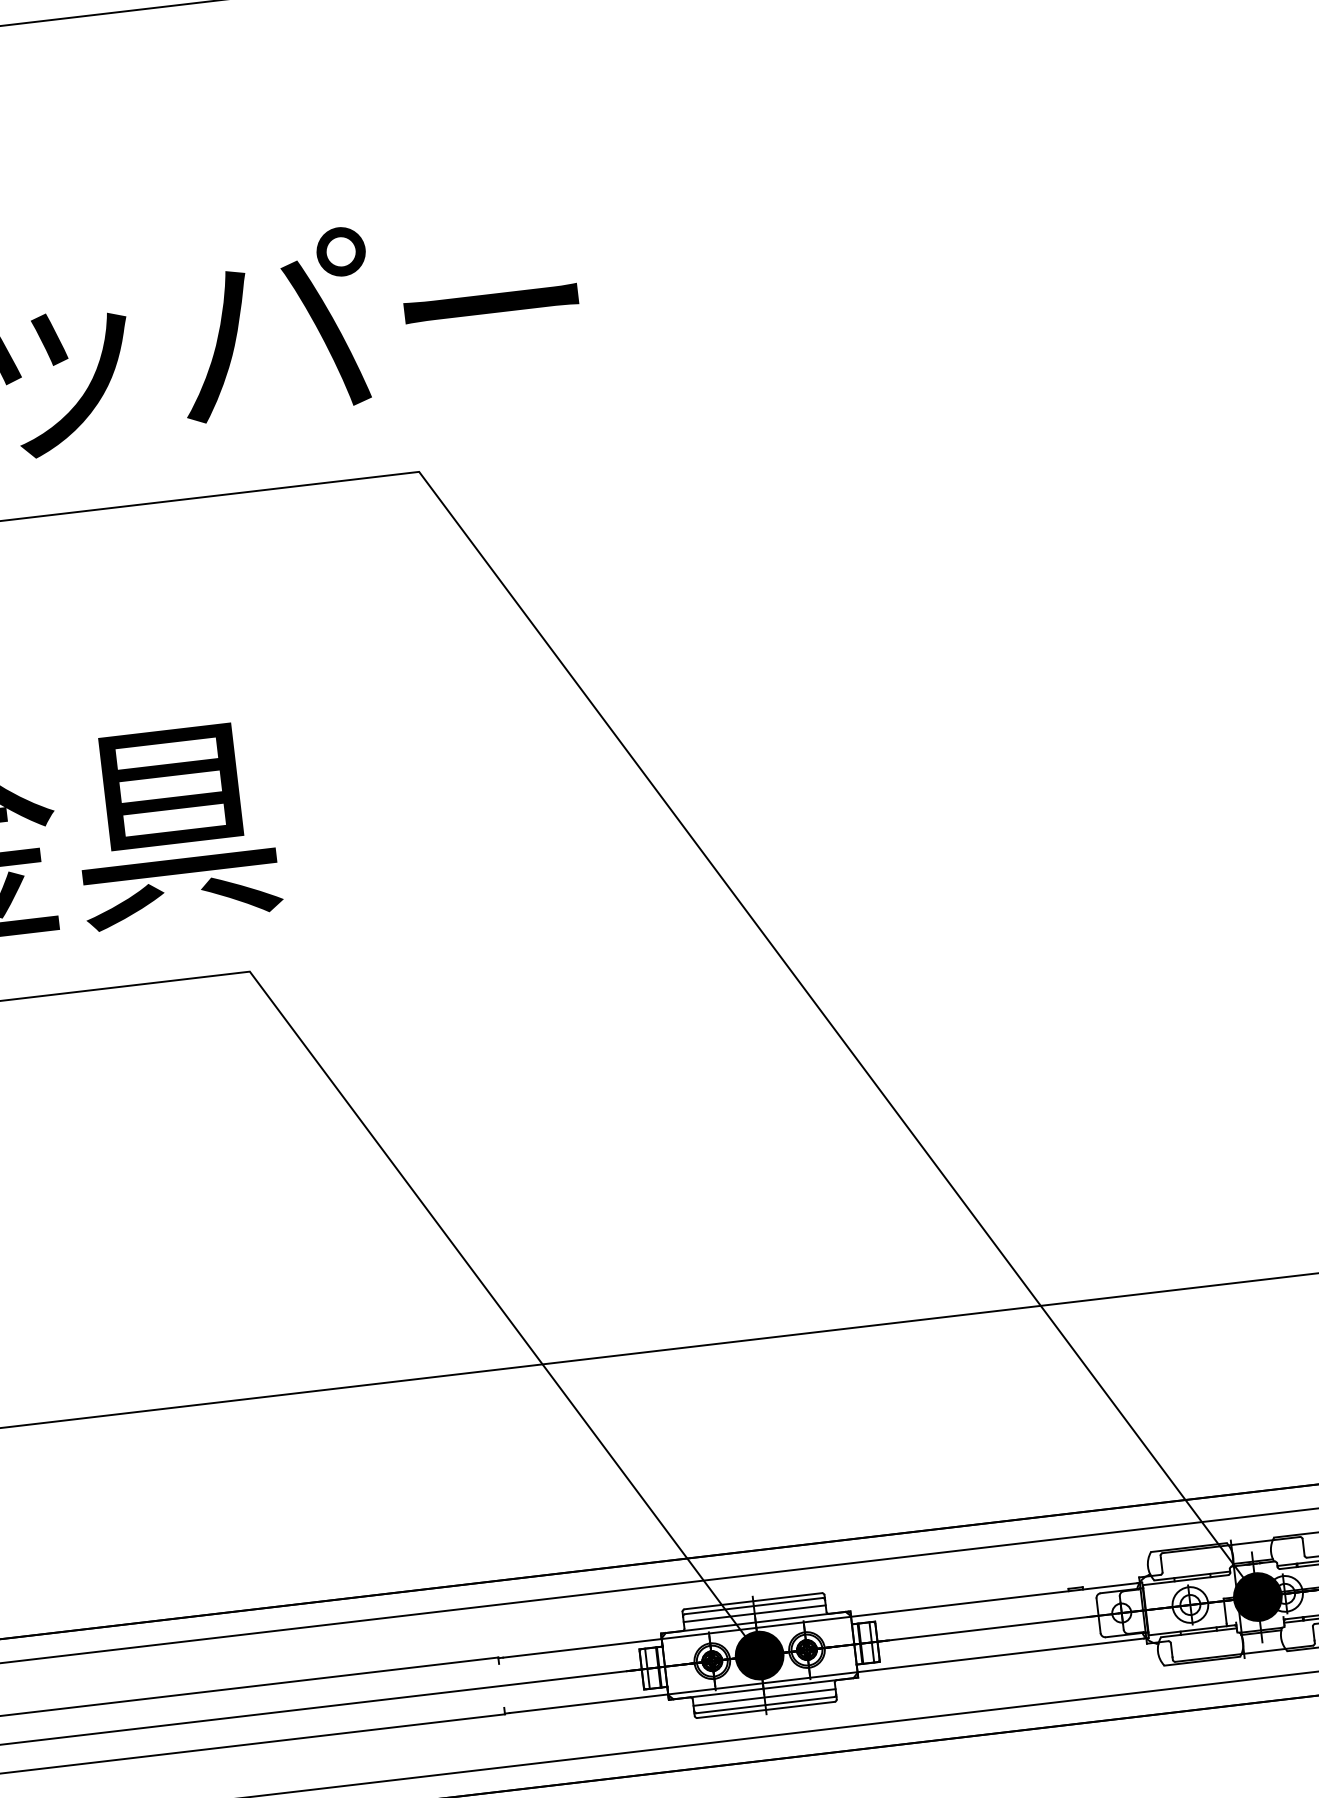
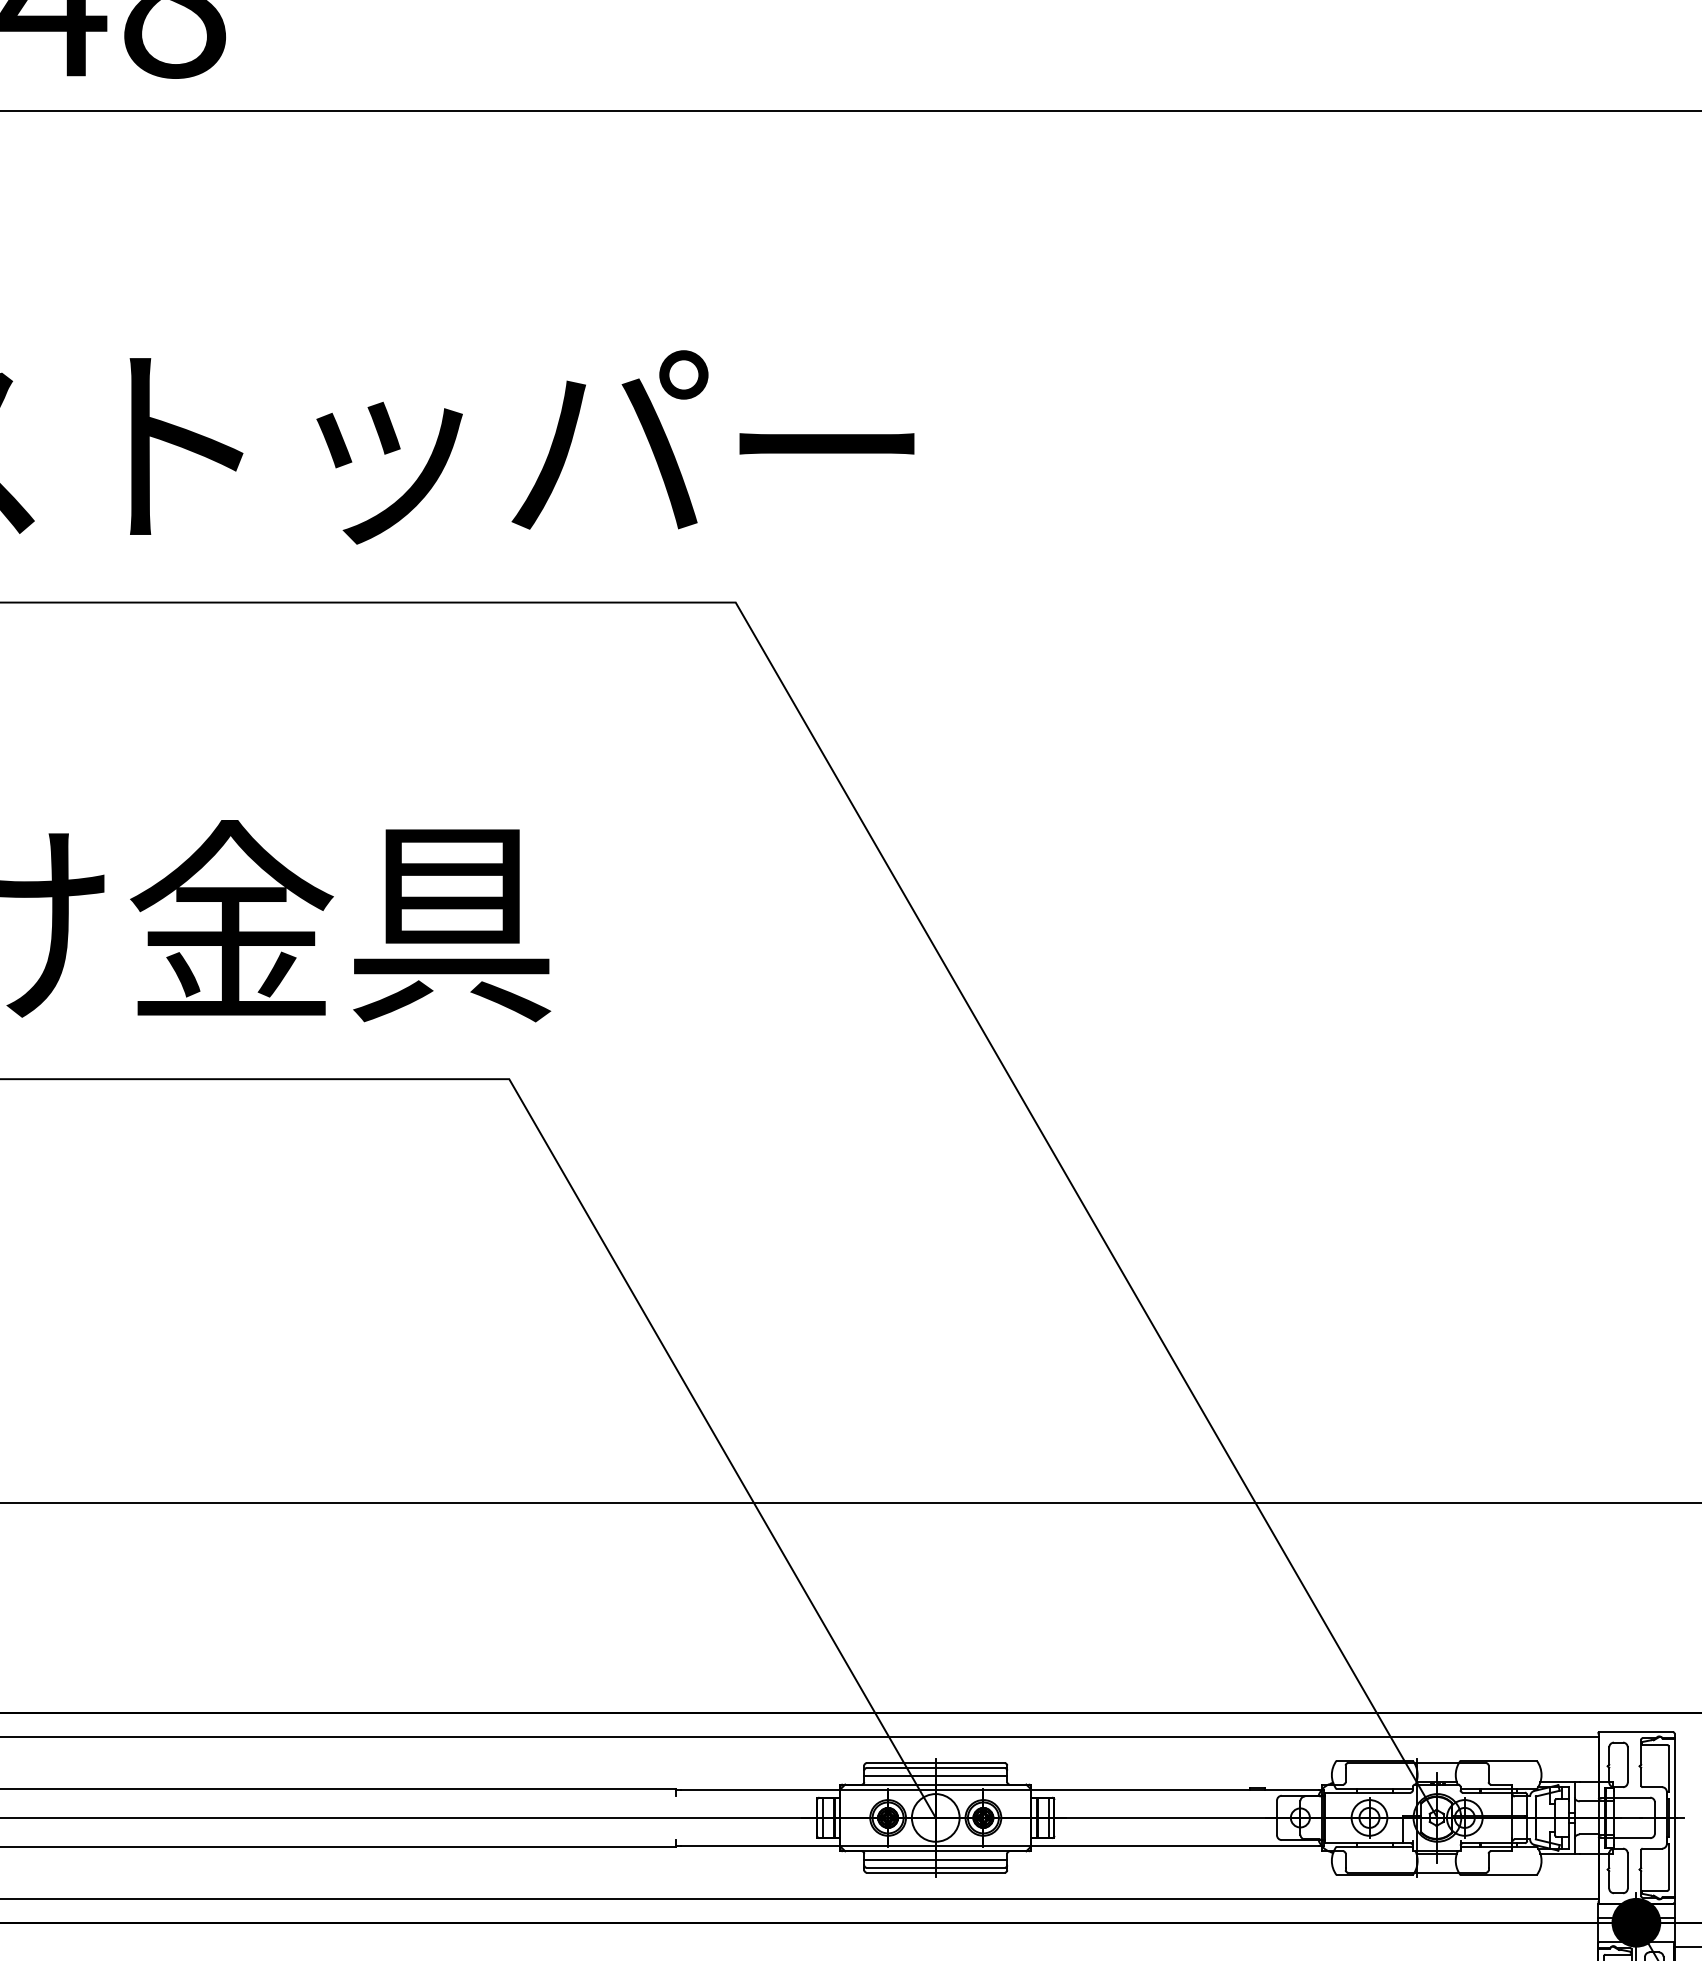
fill: (1257, 1596) -> (1437, 1817), removed
fill: (759, 1655) -> (935, 1817), removed

